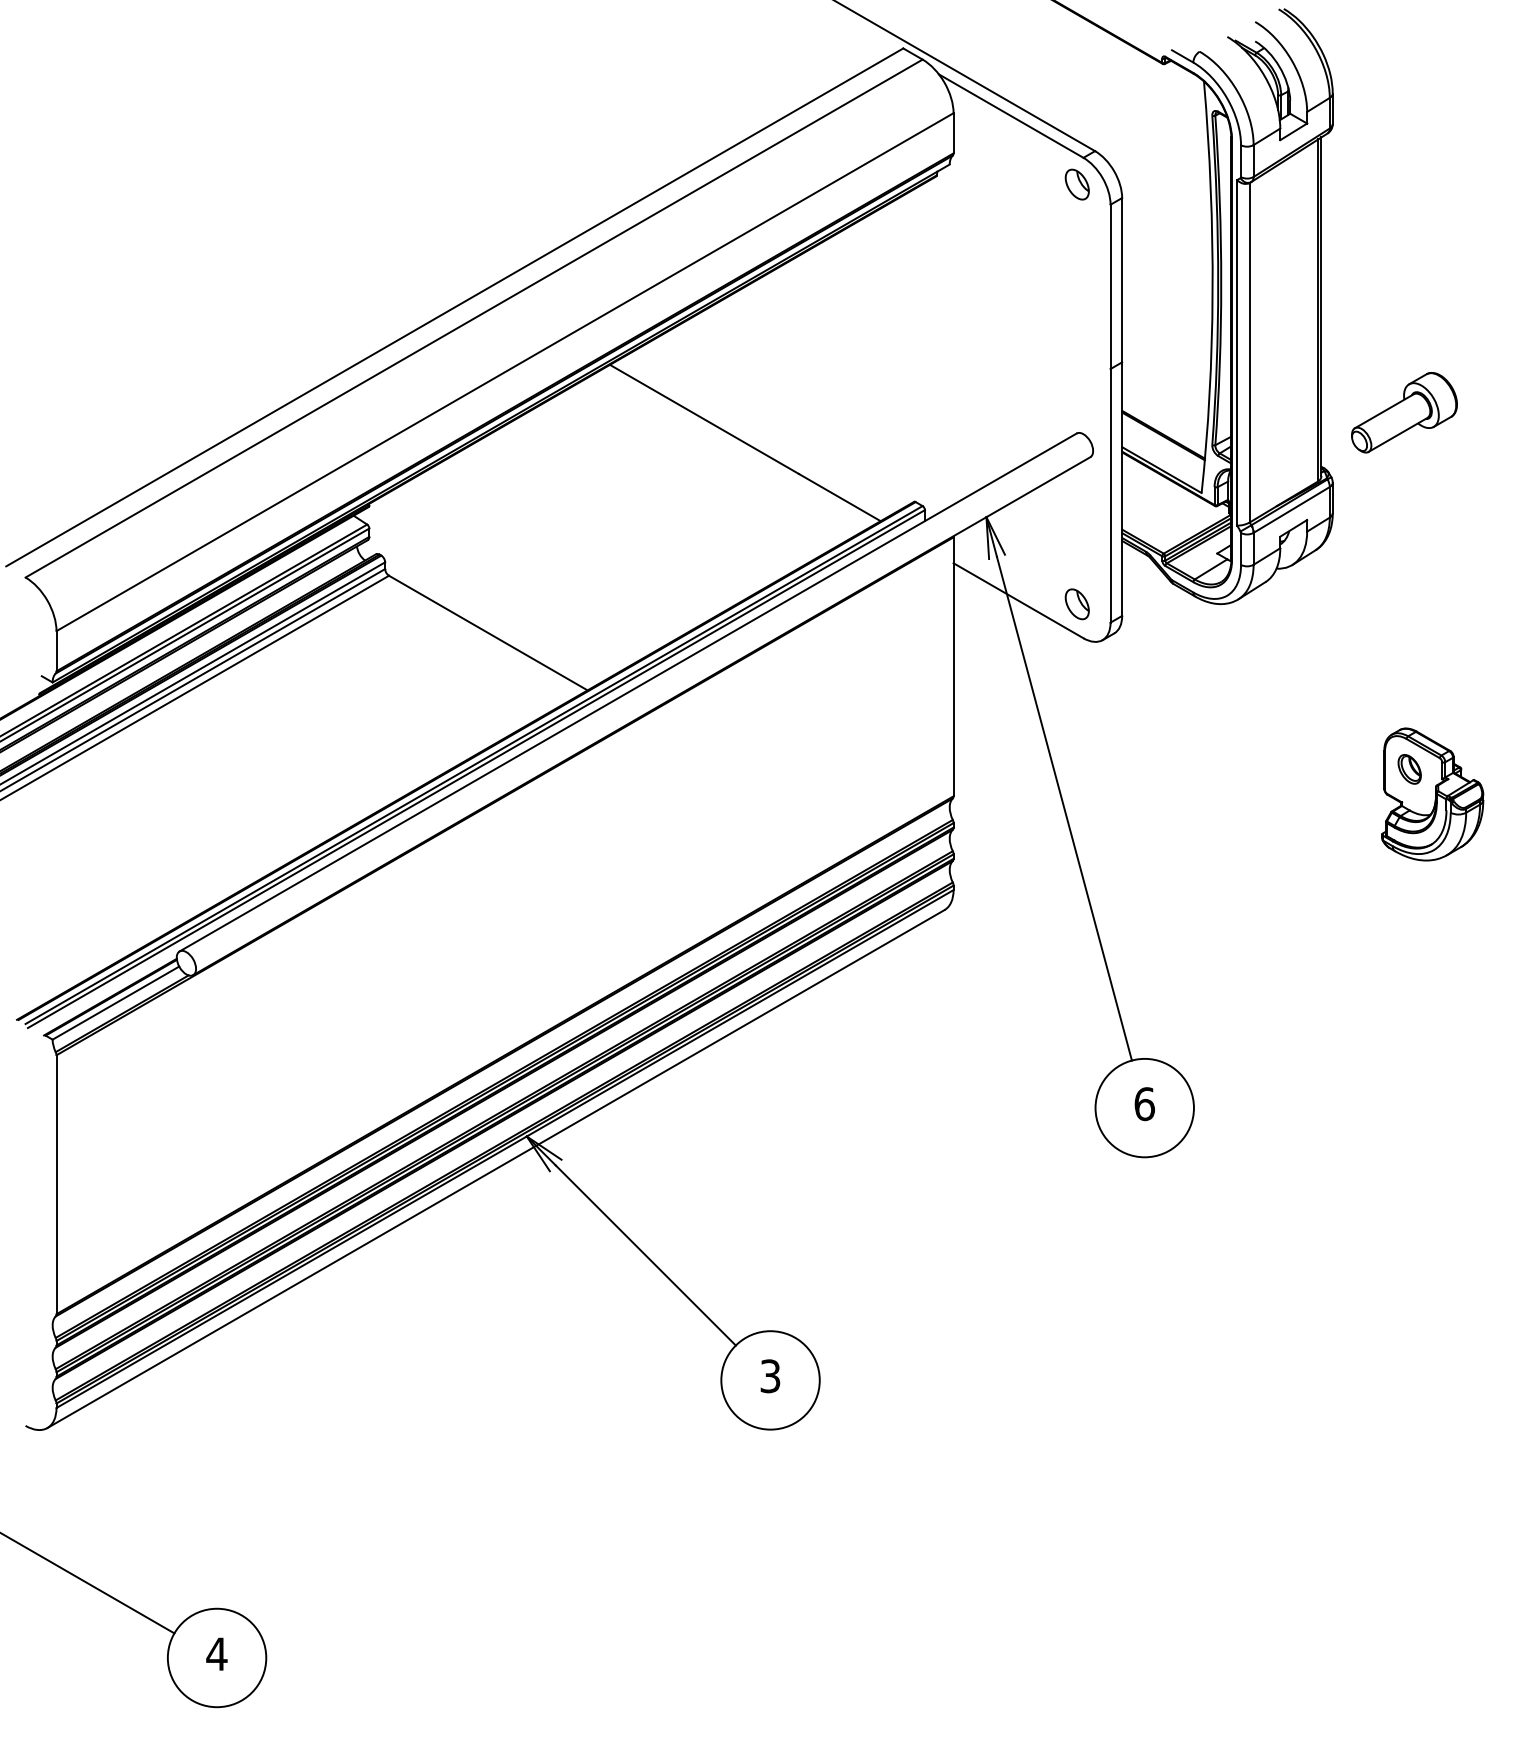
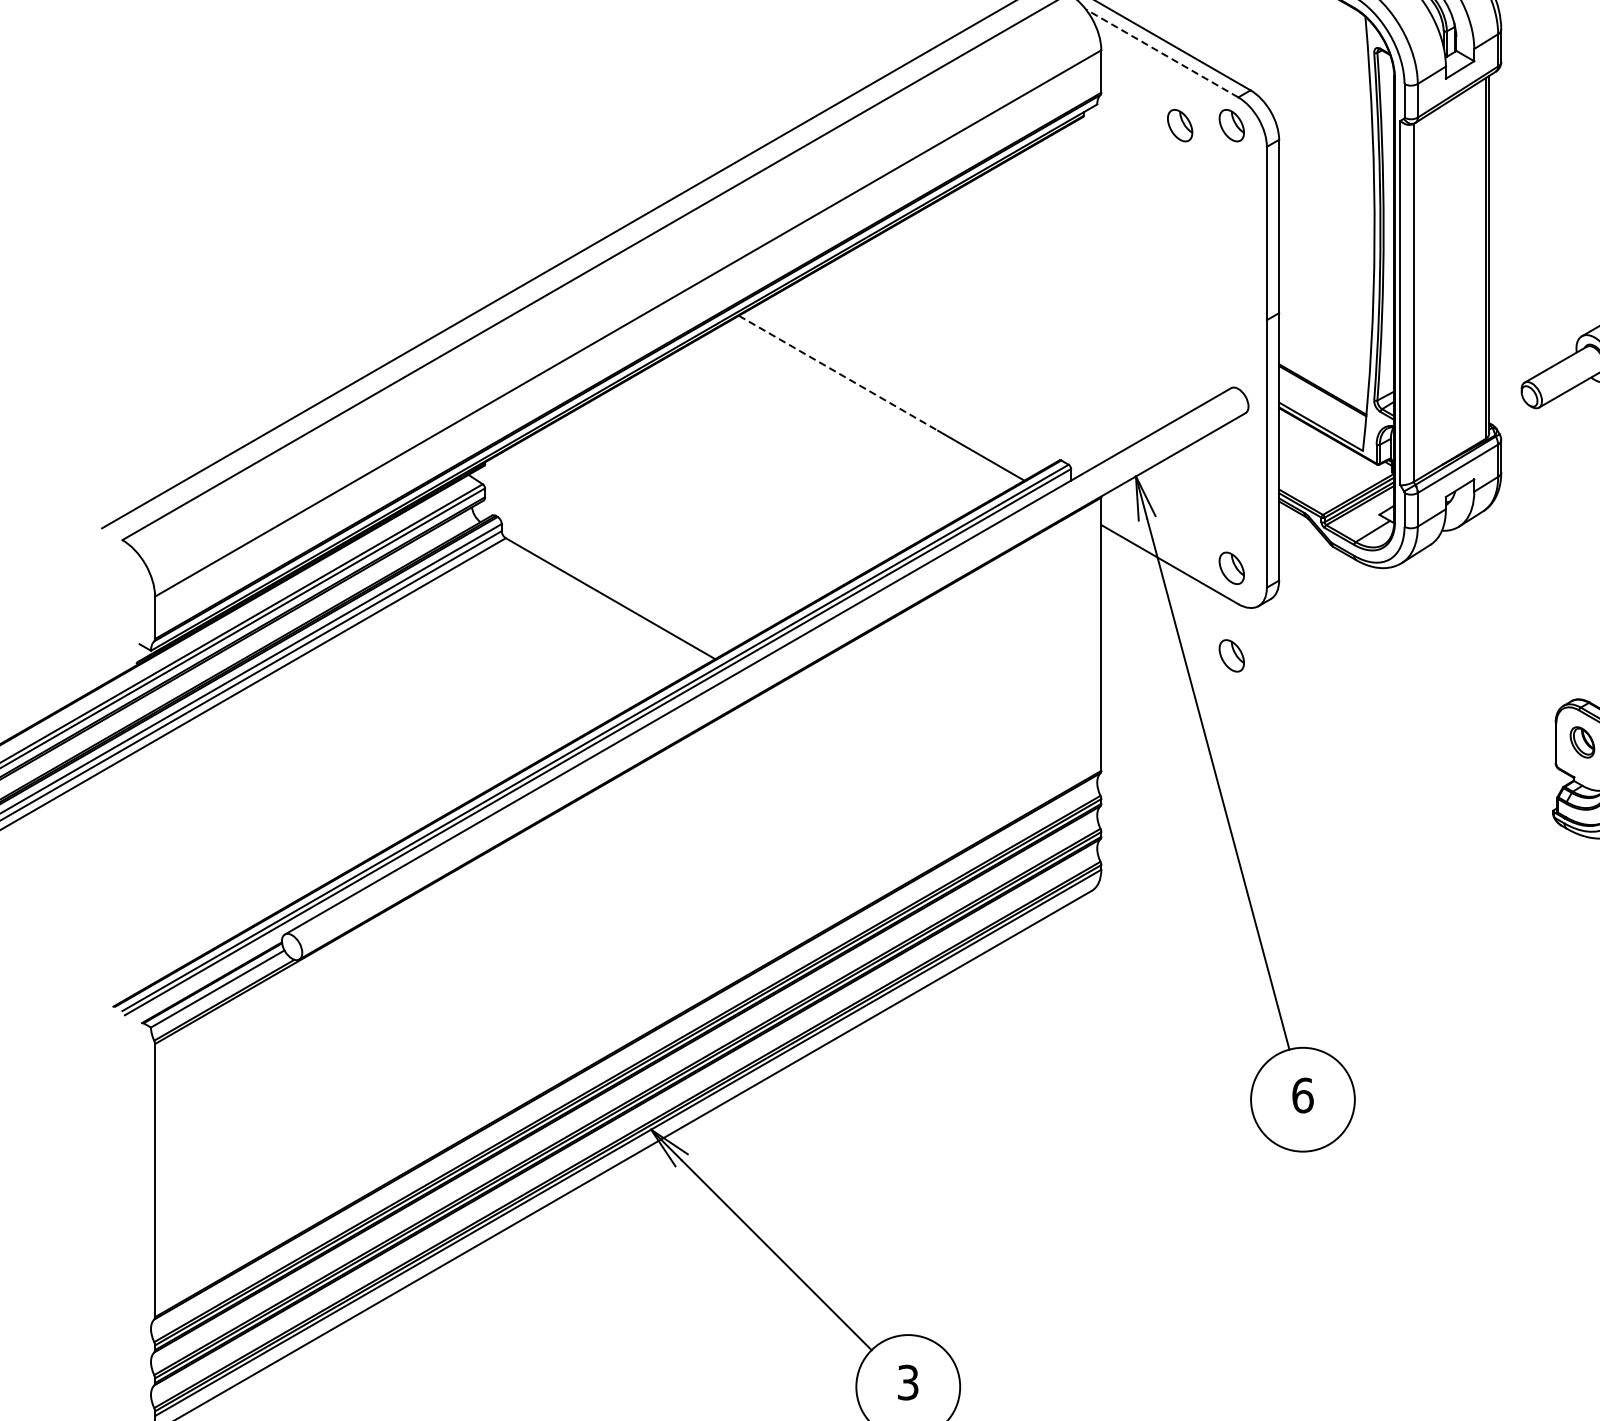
line: (1010, 115) -> (1161, 52), solid -> dashed
part: (1027, 184) -> (1179, 125), added
line: (704, 419) -> (838, 373), solid -> dashed
part: (1076, 687) -> (1230, 656), added

